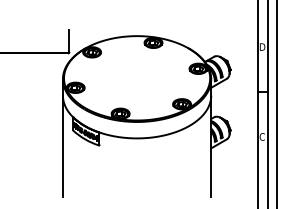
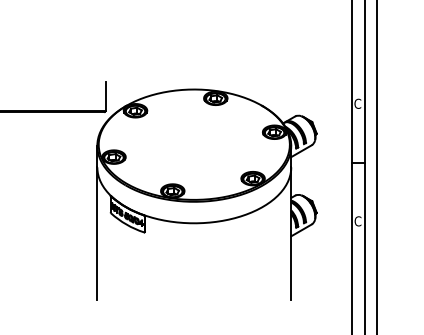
text: (261, 46) -> (357, 103), D -> C

